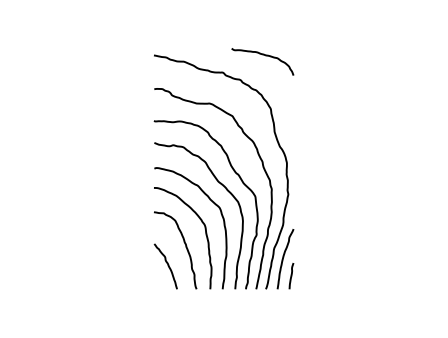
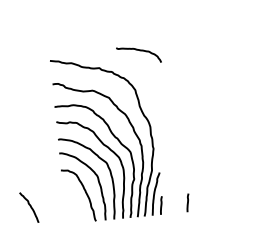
curve: (265, 56) -> (140, 51), moved
curve: (167, 266) -> (30, 207), moved
line: (329, 276) -> (188, 203), added

